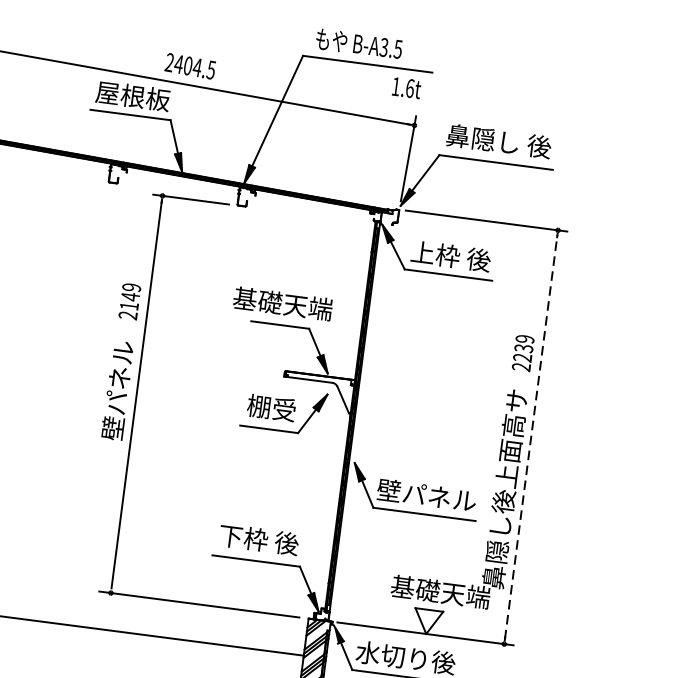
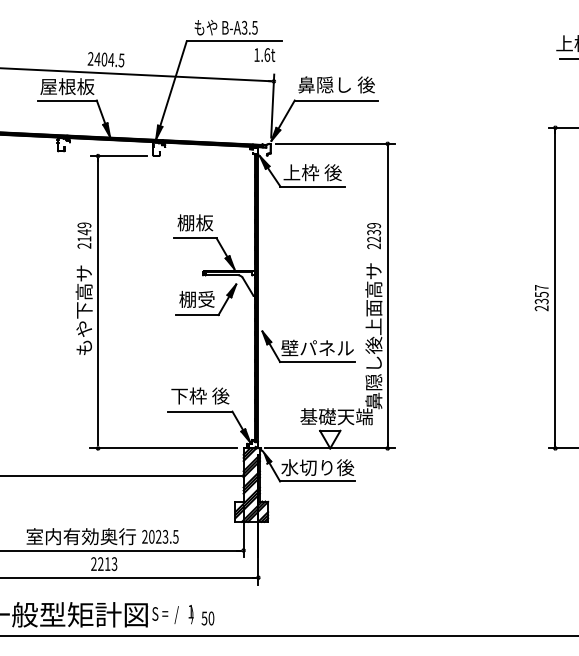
text: (283, 303) -> (195, 222), 基礎天端 -> 棚板
text: (115, 403) -> (83, 310), 壁パネル -> もや下高サ
line: (530, 437) -> (387, 296), dashed -> solid

